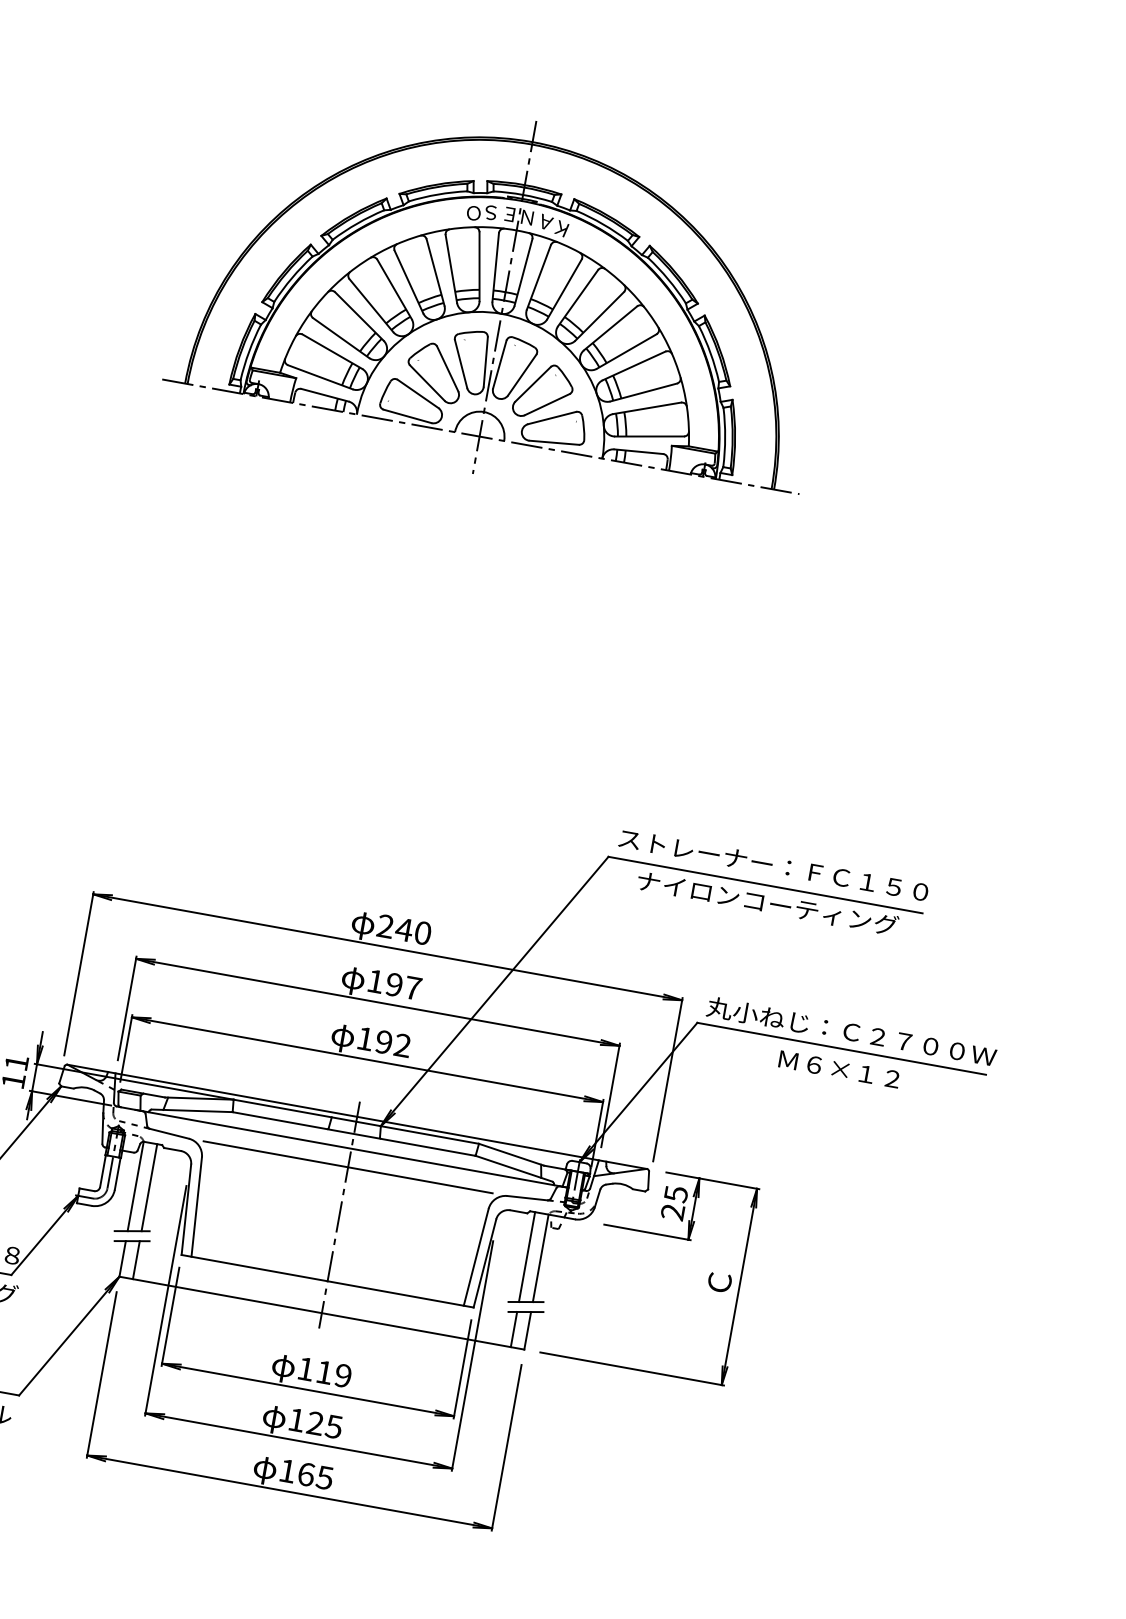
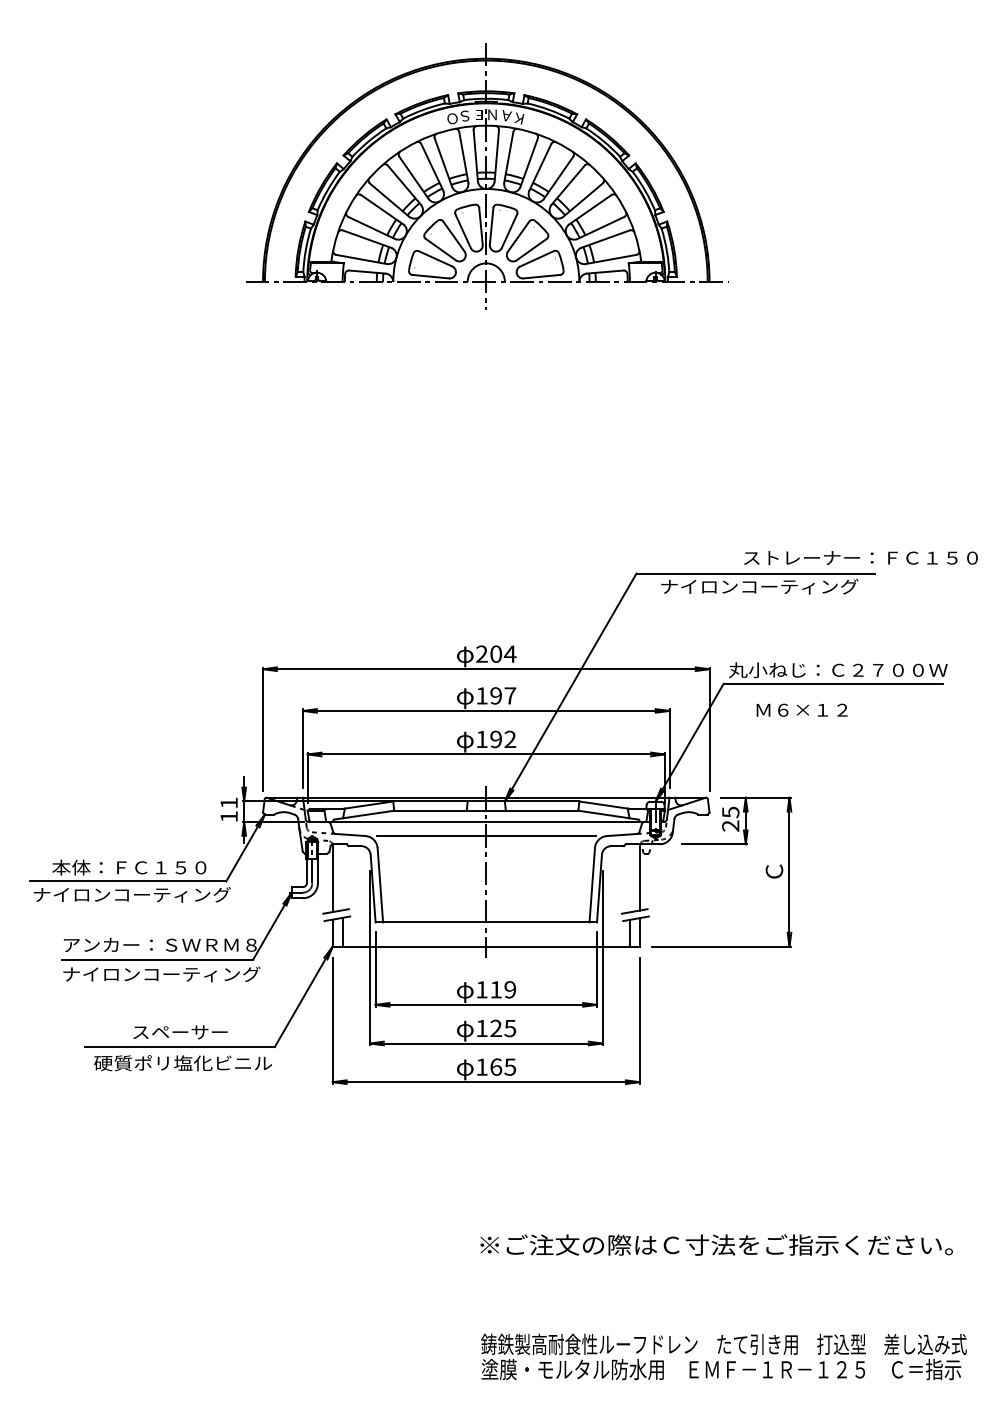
text: (773, 864) -> (860, 557), moved
text: (412, 930) -> (502, 653), 240 -> 204
text: (838, 1068) -> (801, 709), moved
line: (149, 1188) -> (343, 877), removed
line: (526, 1257) -> (629, 878), removed

